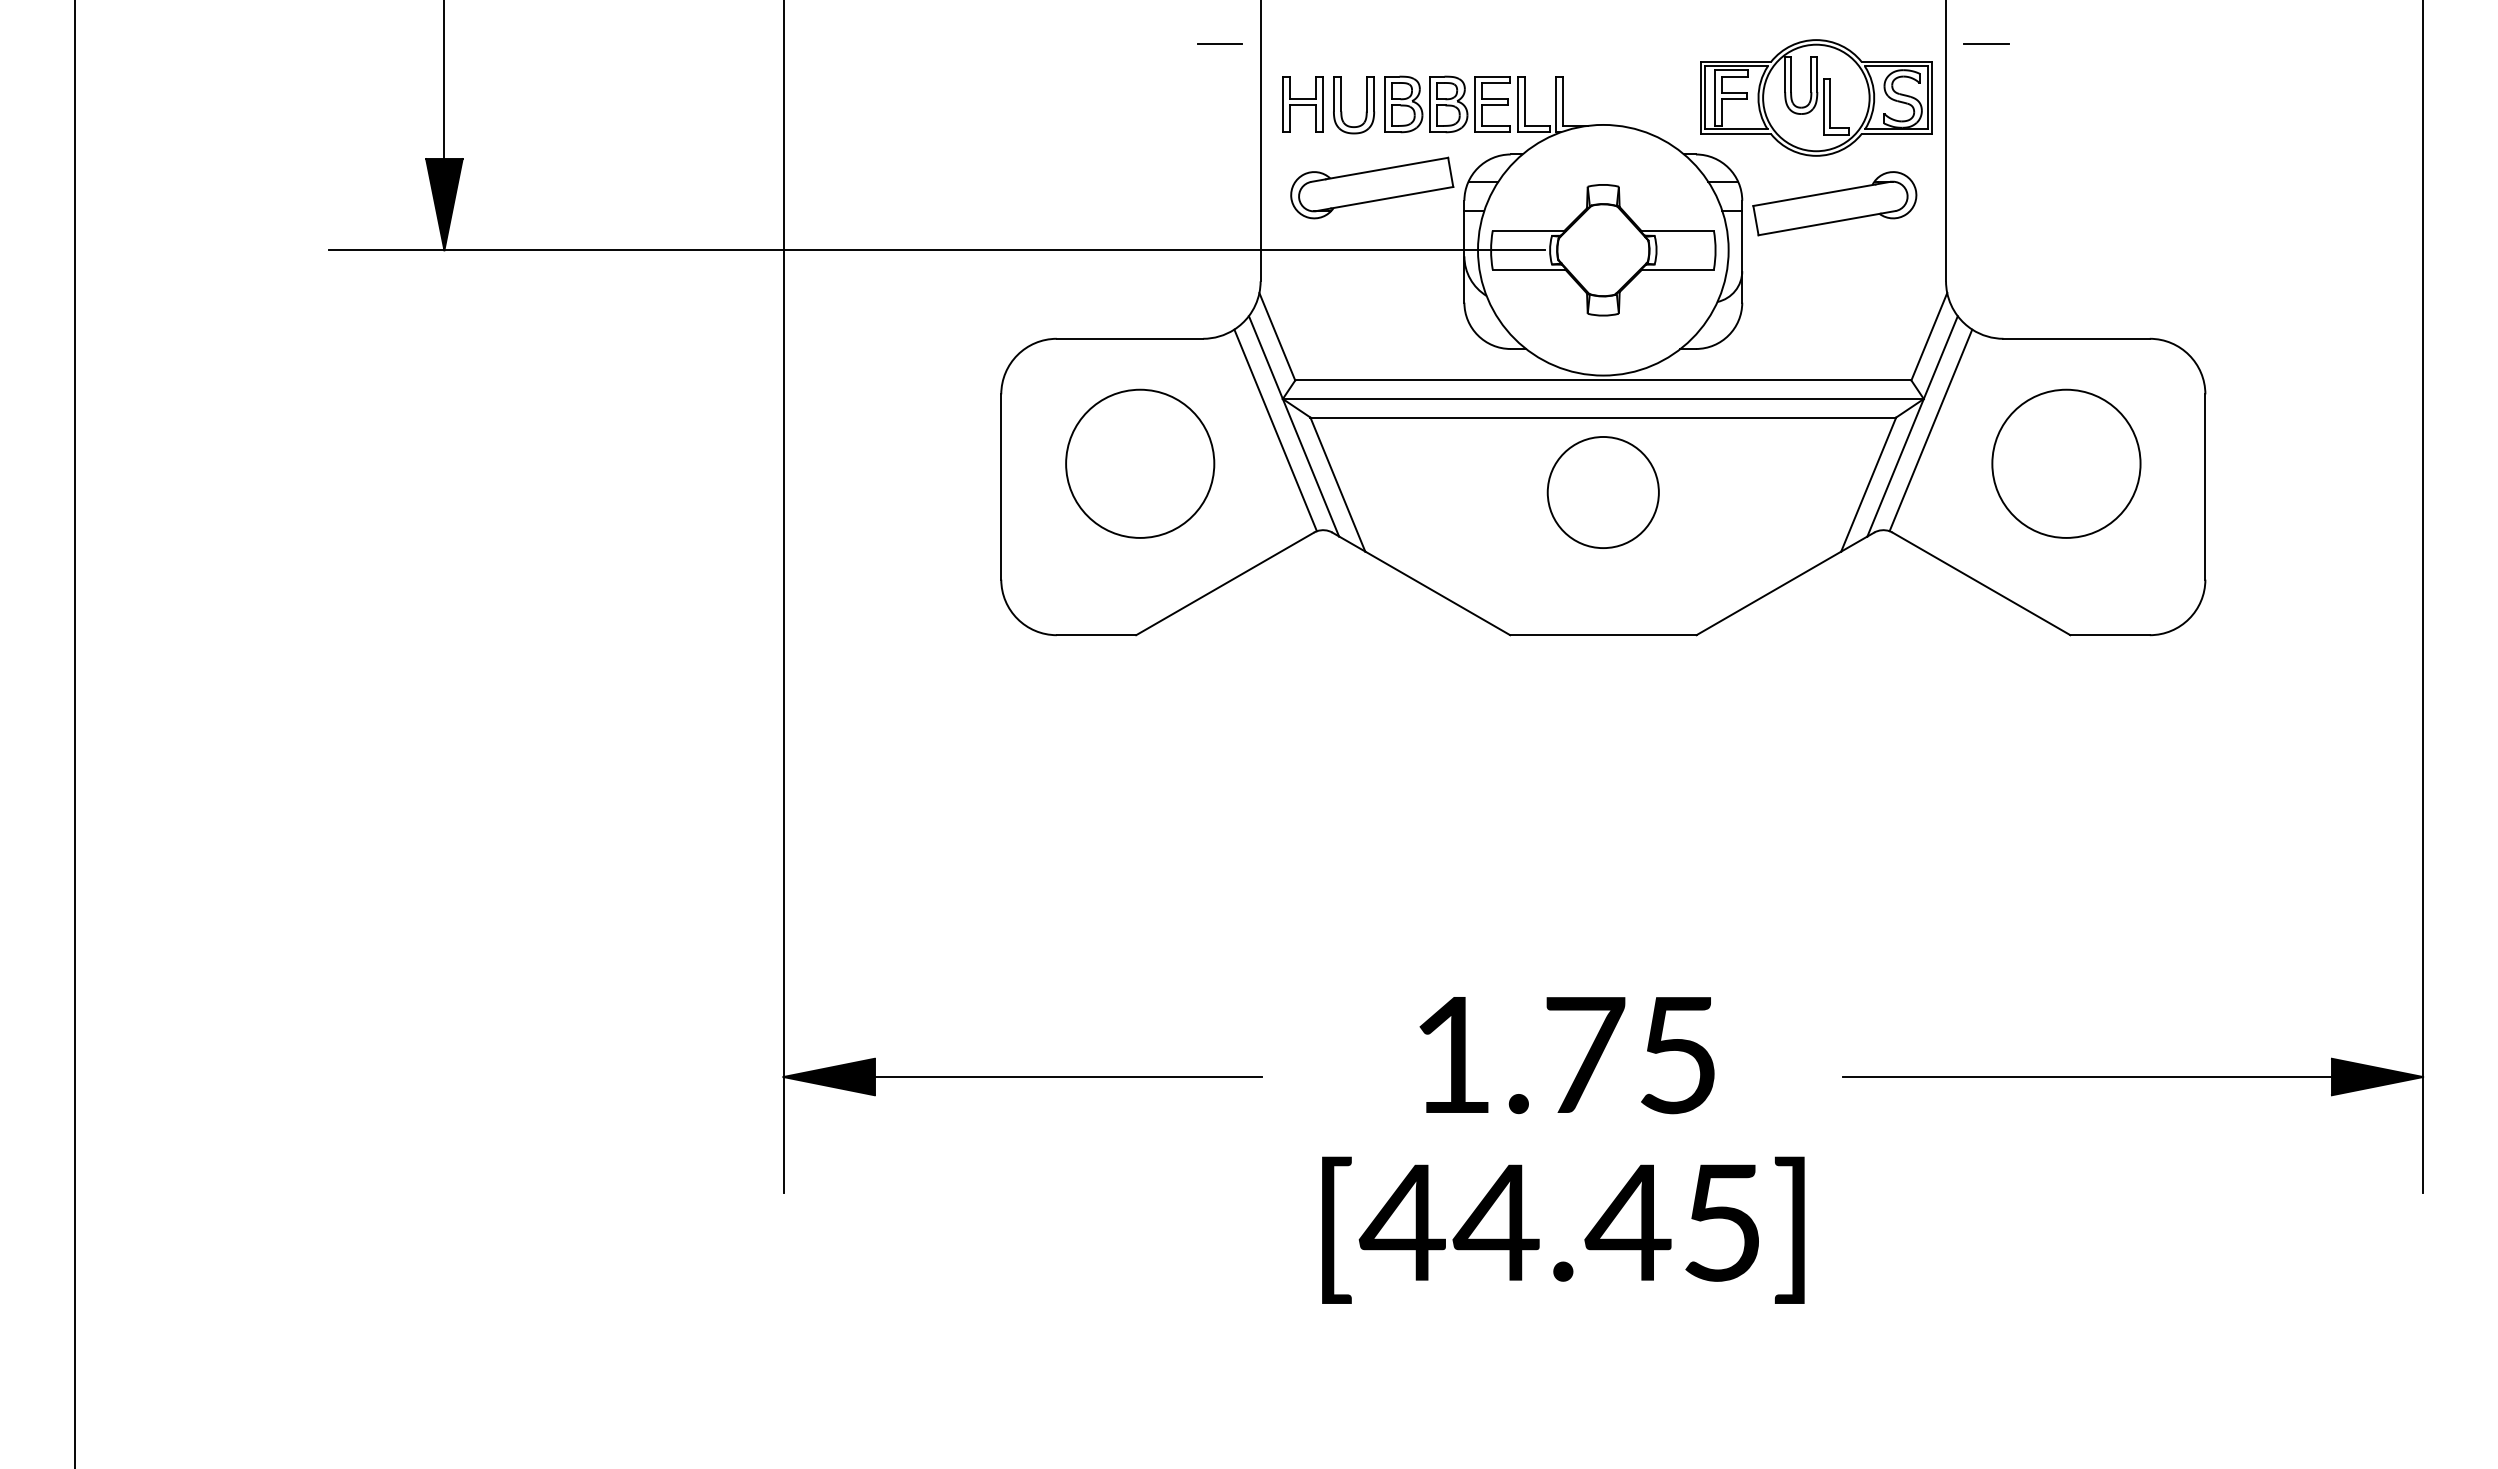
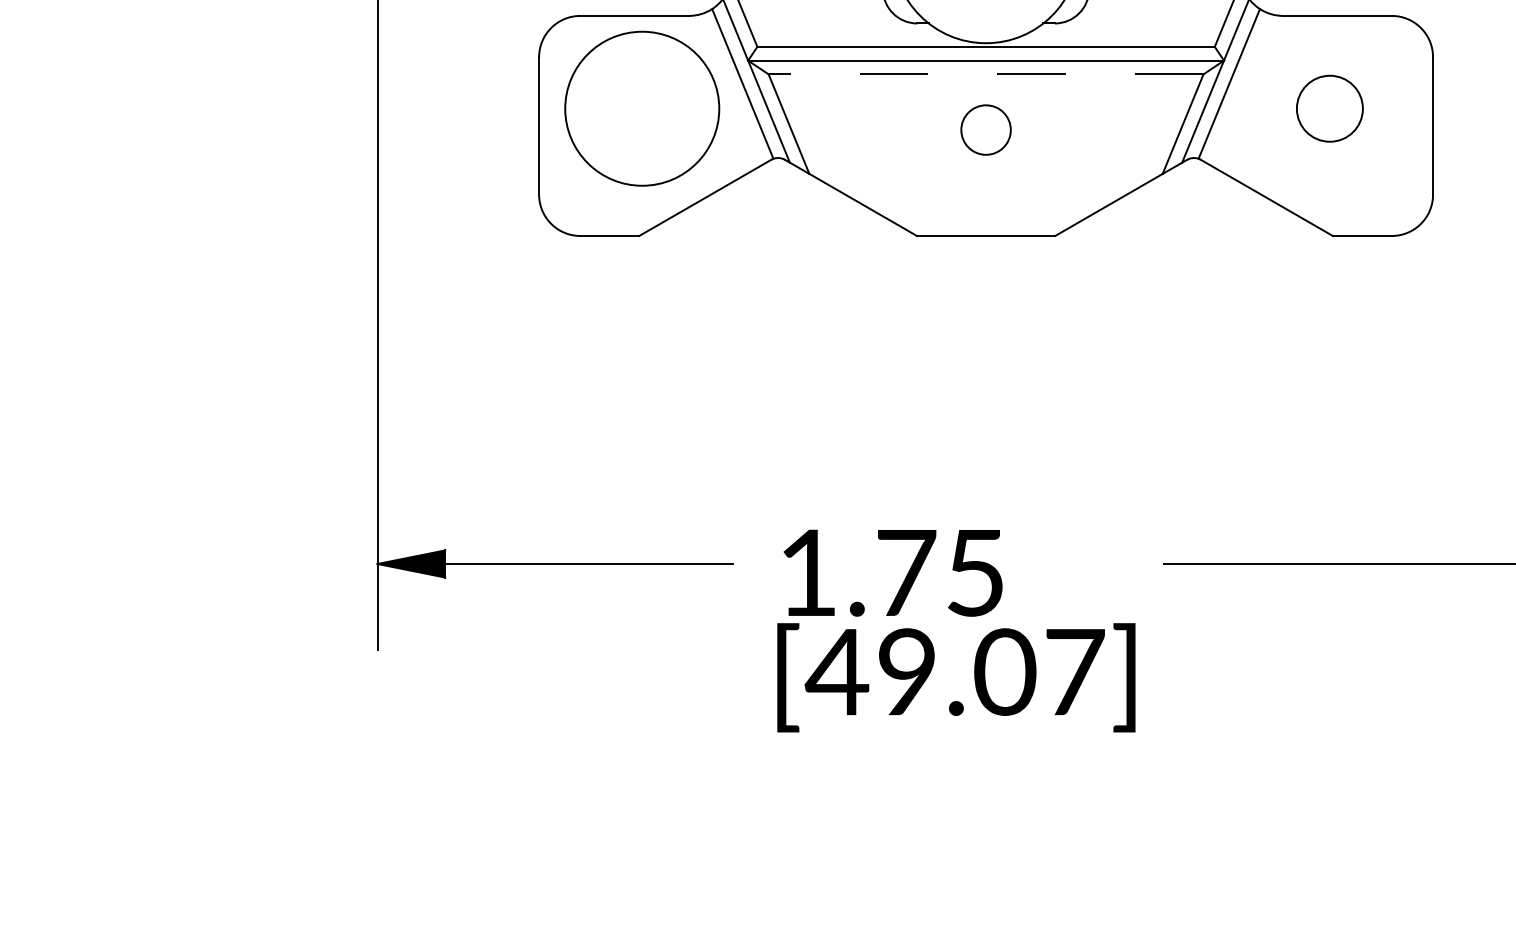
line: (1603, 417) -> (986, 74), solid -> dashed
circle: (1140, 463) -> (642, 108), size x1.4
circle: (2066, 463) -> (1329, 108), size x0.6
circle: (1602, 492) -> (985, 130), size x0.6
text: (1566, 1055) -> (892, 573), moved
text: (1607, 1222) -> (989, 671), [44.45] -> [49.07]

